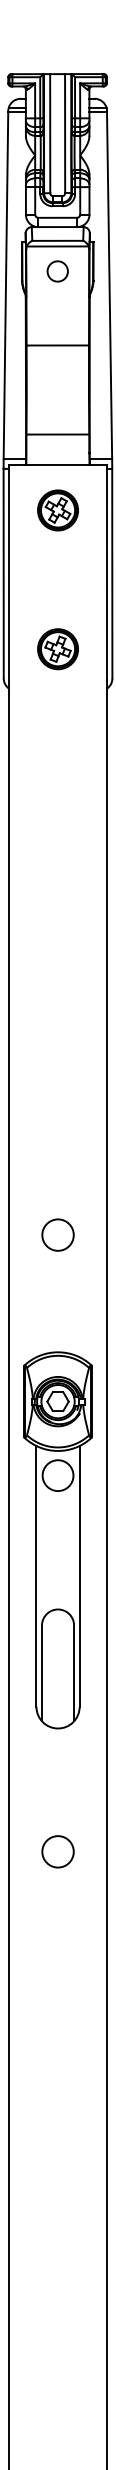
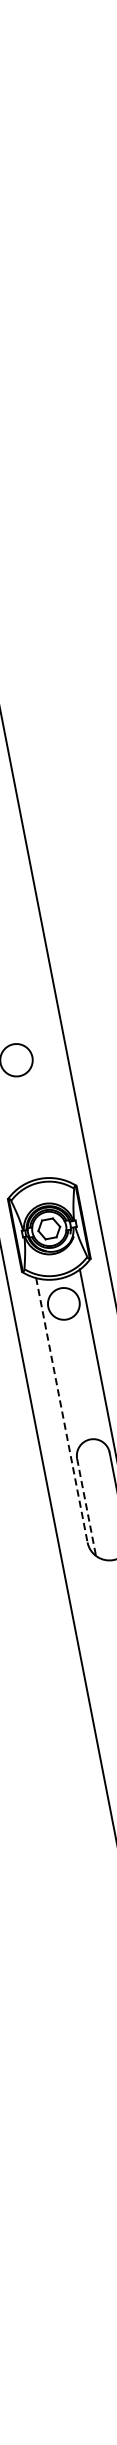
line: (36, 1576) -> (61, 1410), solid -> dashed
line: (42, 1672) -> (86, 1506), solid -> dashed

